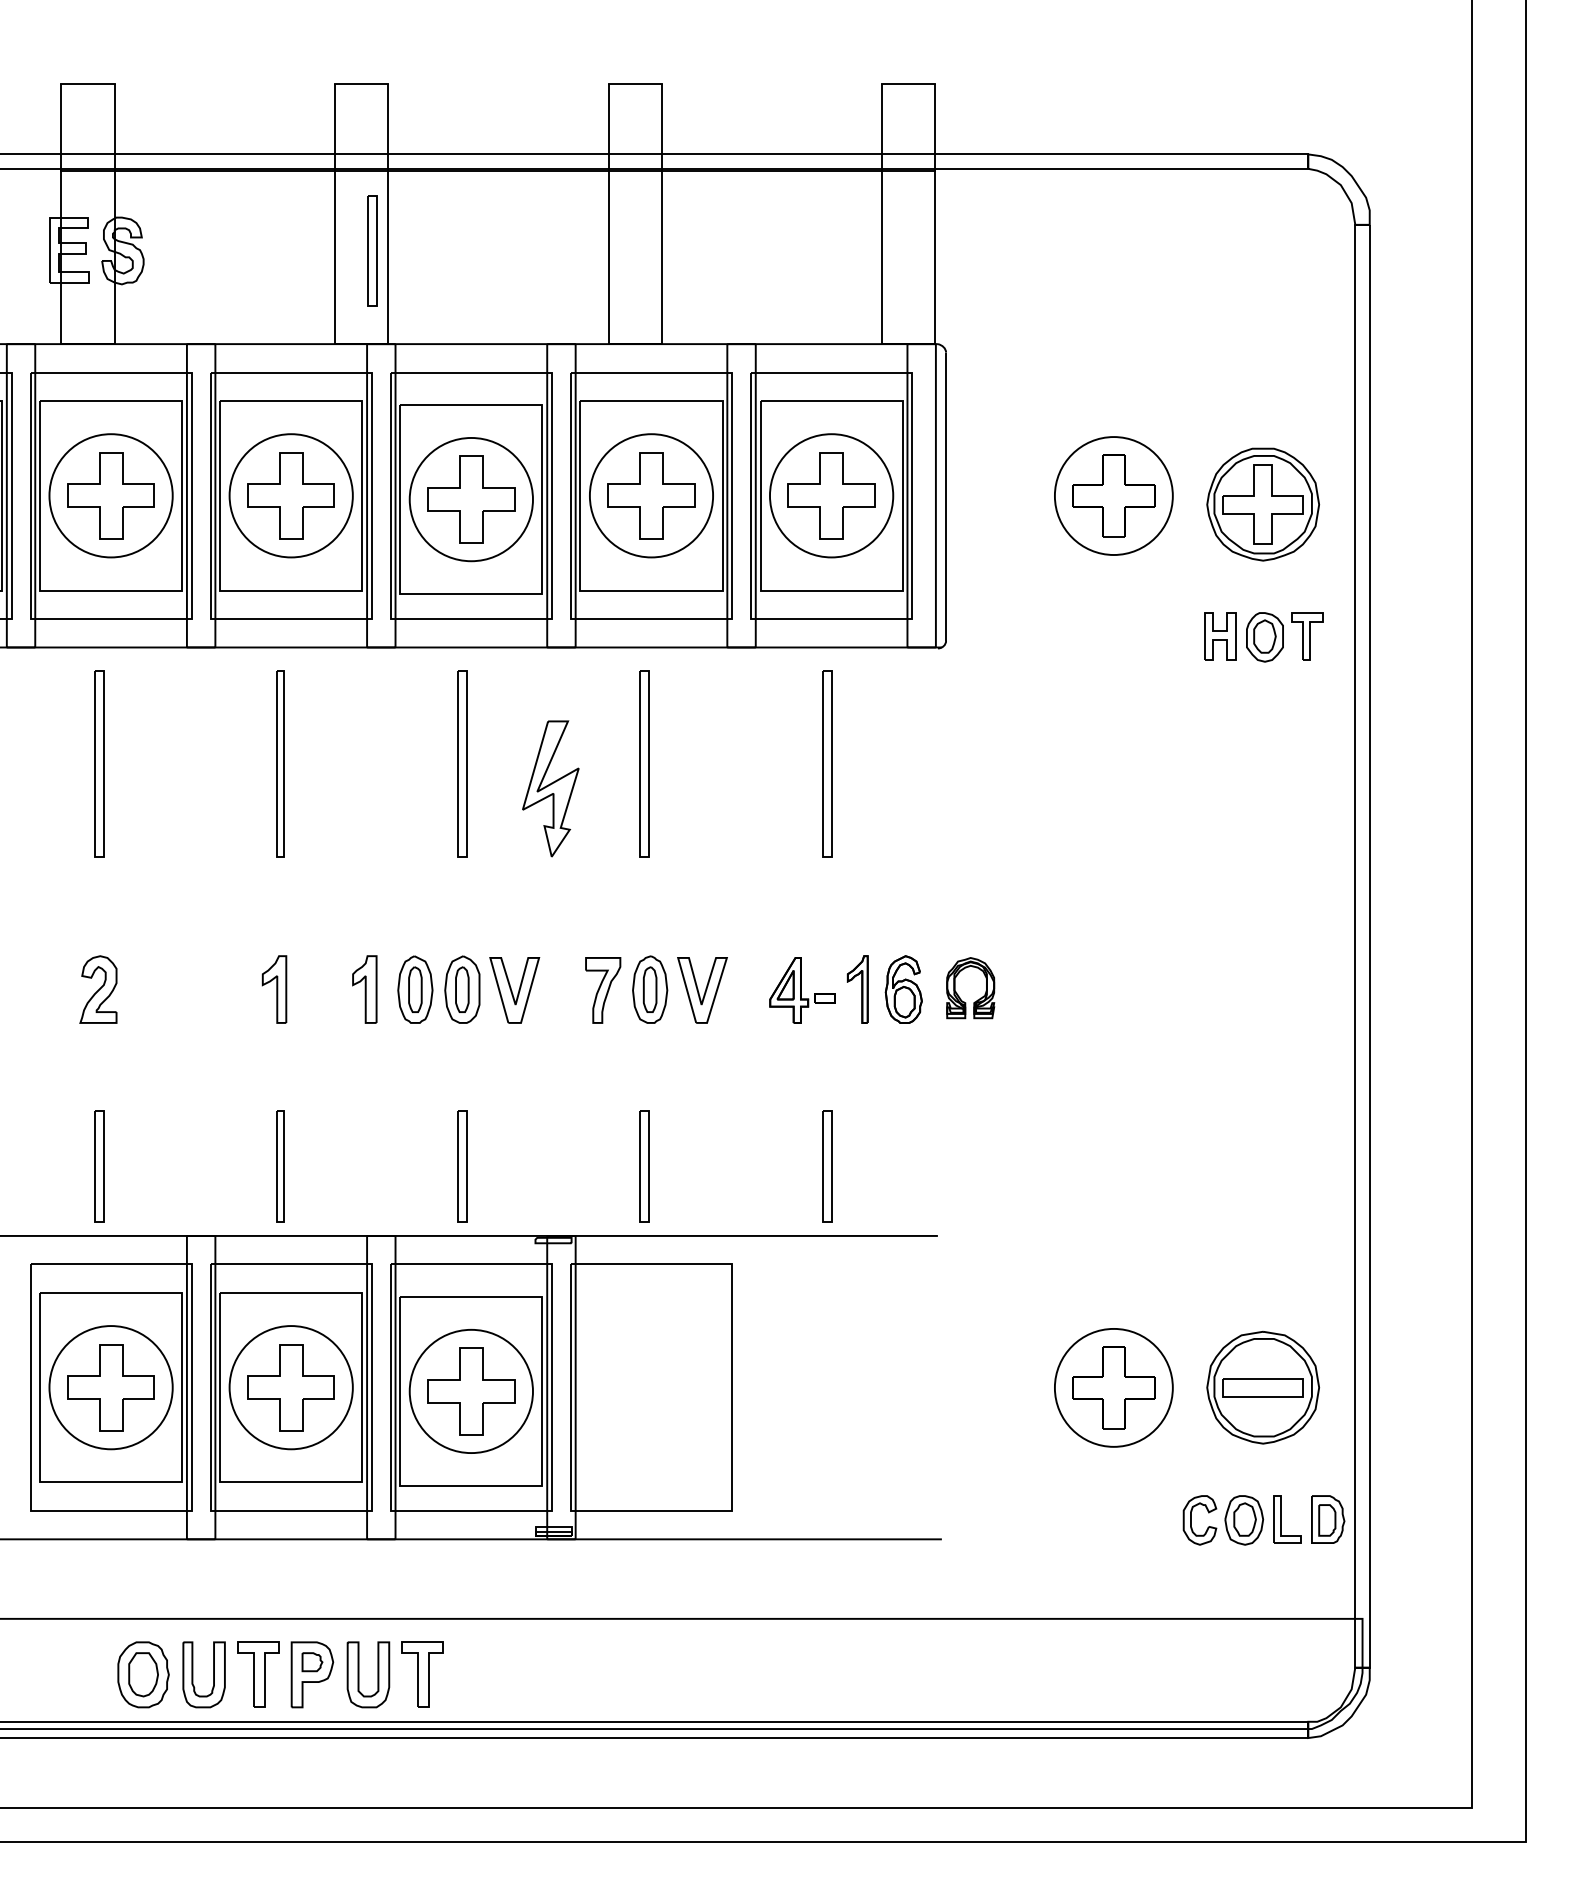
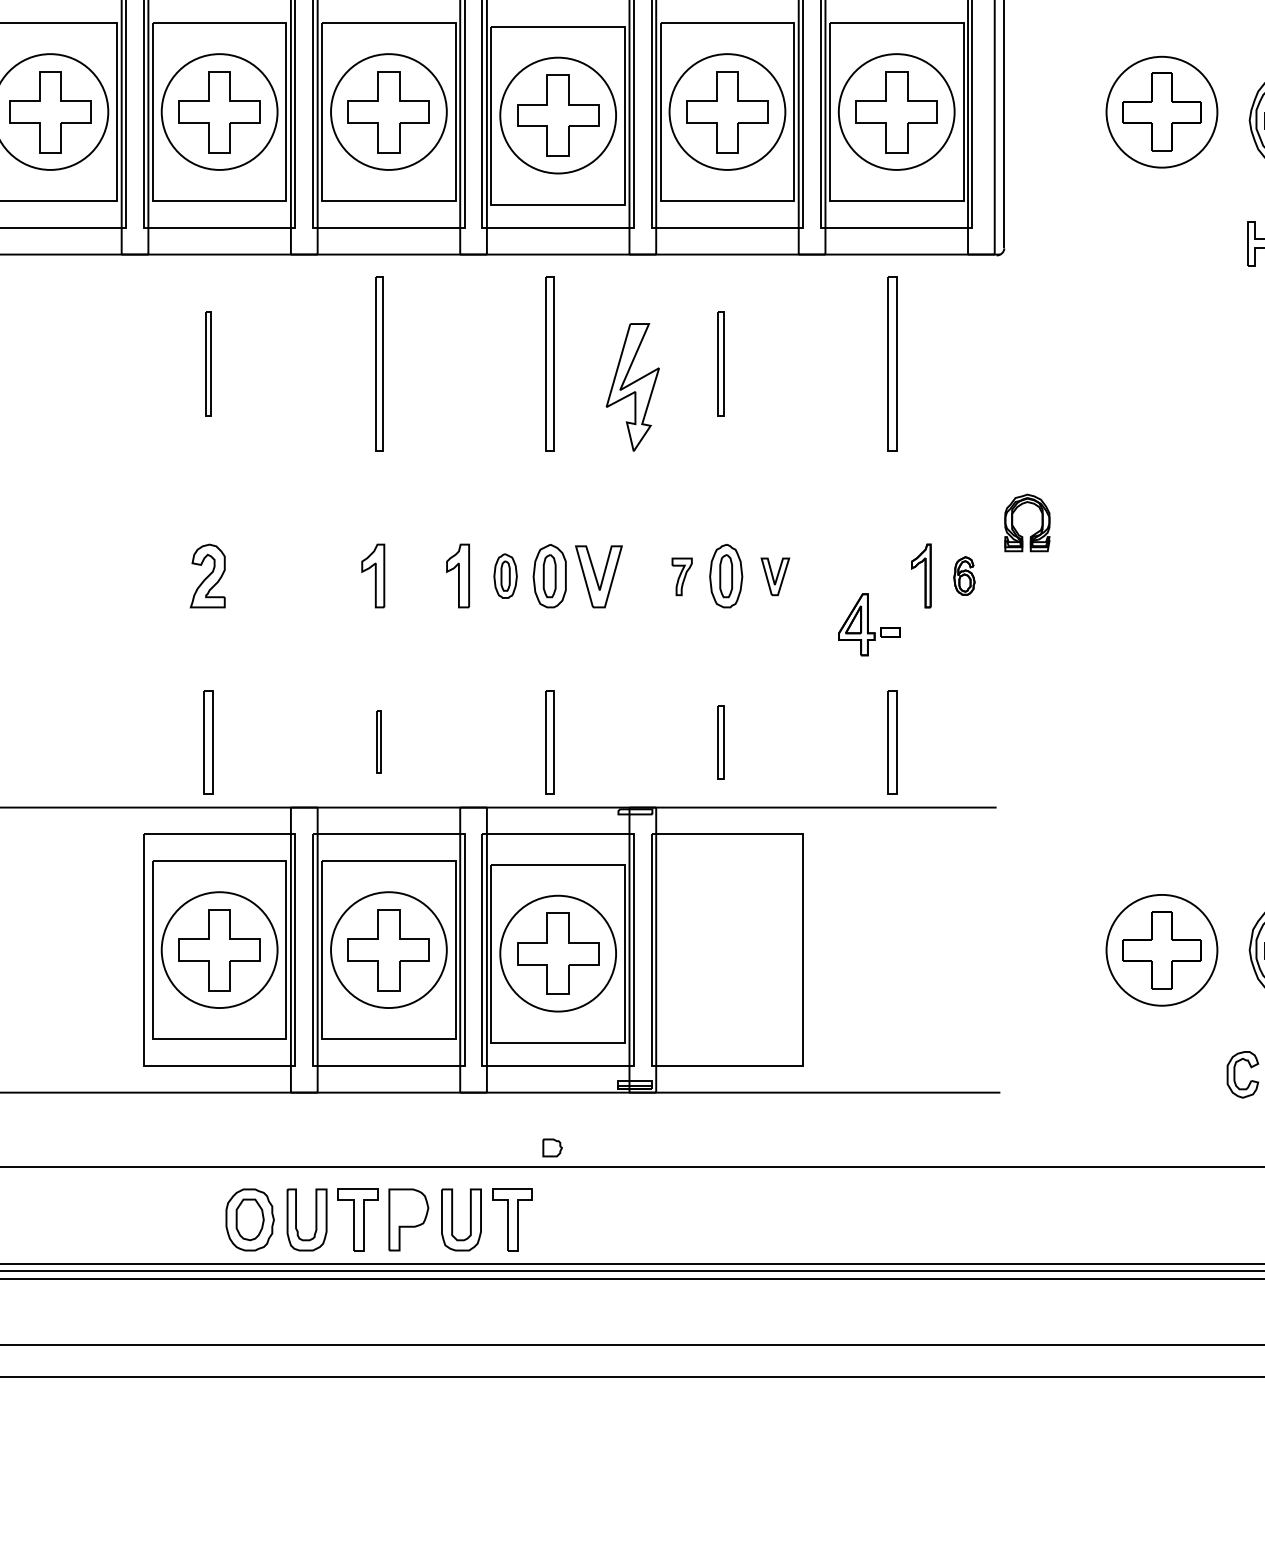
part: (99, 763) -> (208, 363), size x0.6
part: (644, 763) -> (720, 363), size x0.6
part: (415, 989) -> (505, 575), size x0.7
part: (903, 989) -> (964, 575), size x0.6
part: (603, 990) -> (682, 576), size x0.6
part: (702, 990) -> (775, 576), size x0.6
part: (802, 990) -> (869, 624), moved
part: (977, 999) -> (1033, 533), moved
part: (280, 1166) -> (378, 742), size x0.6
part: (644, 1166) -> (720, 742), size x0.7
part: (312, 1662) -> (552, 1148), moved

